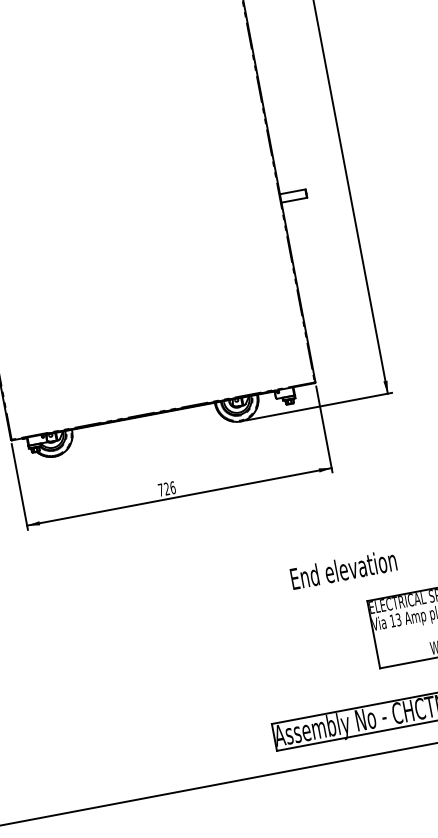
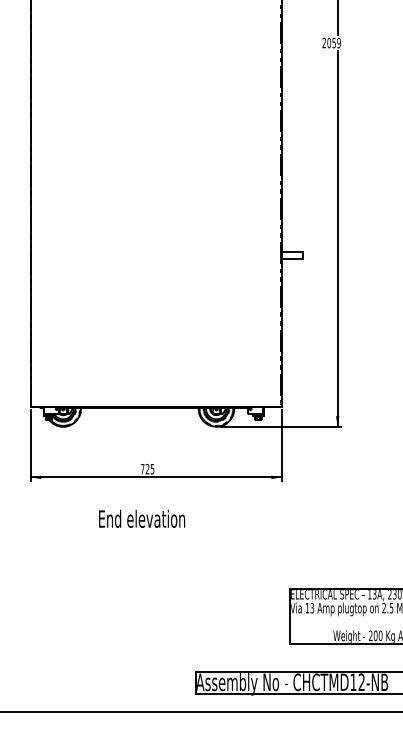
text: (172, 488) -> (152, 469), 726 -> 725
text: (344, 568) -> (142, 518), moved

